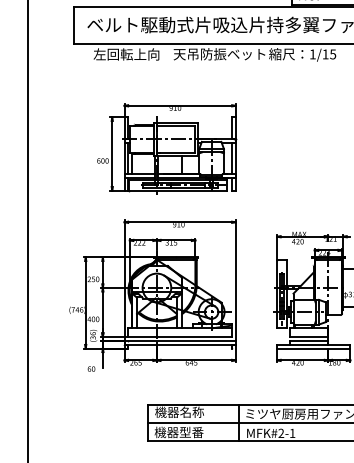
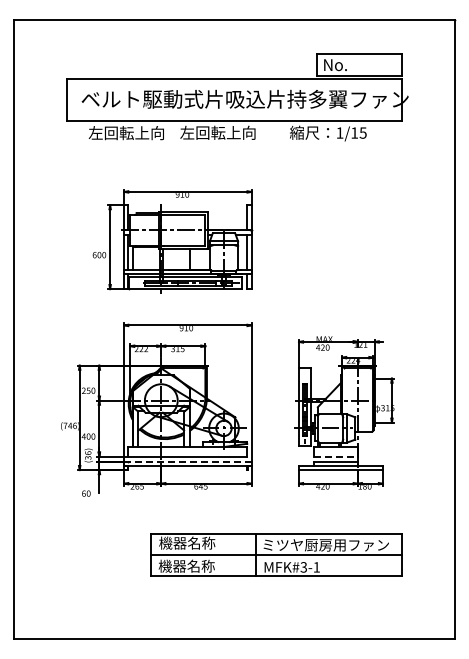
text: (219, 53) -> (232, 132), 天吊防振ベット -> 左回転上向
line: (309, 336) -> (336, 456), solid -> dashed
line: (179, 341) -> (187, 461), solid -> dashed
text: (191, 431) -> (200, 565), 機器型番 -> 機器名称
text: (281, 433) -> (303, 567), MFK#2-1 -> MFK#3-1

